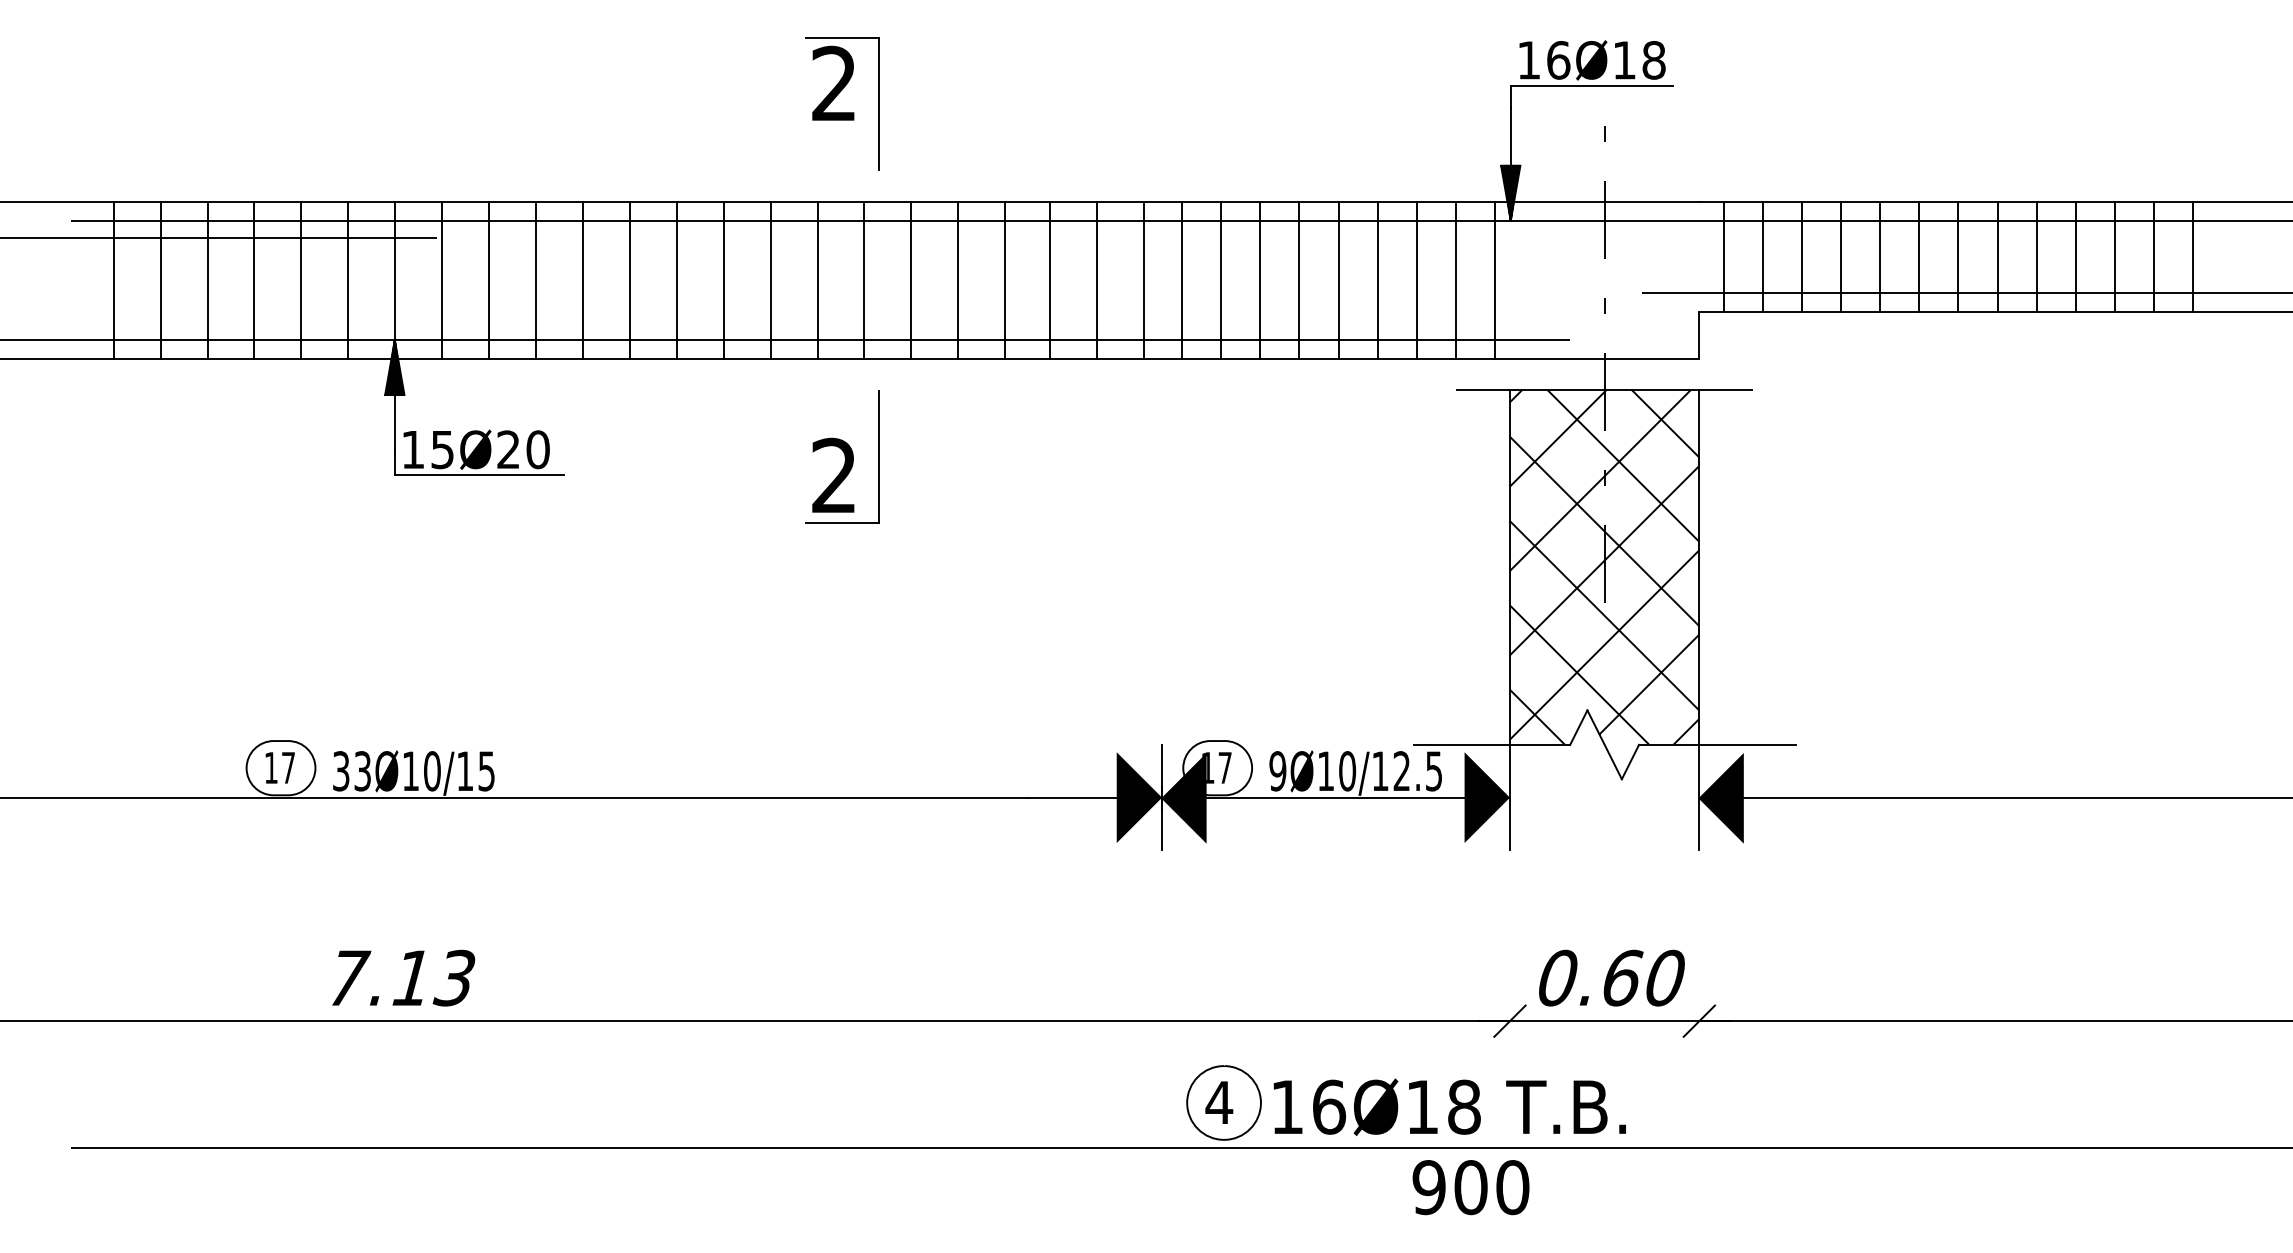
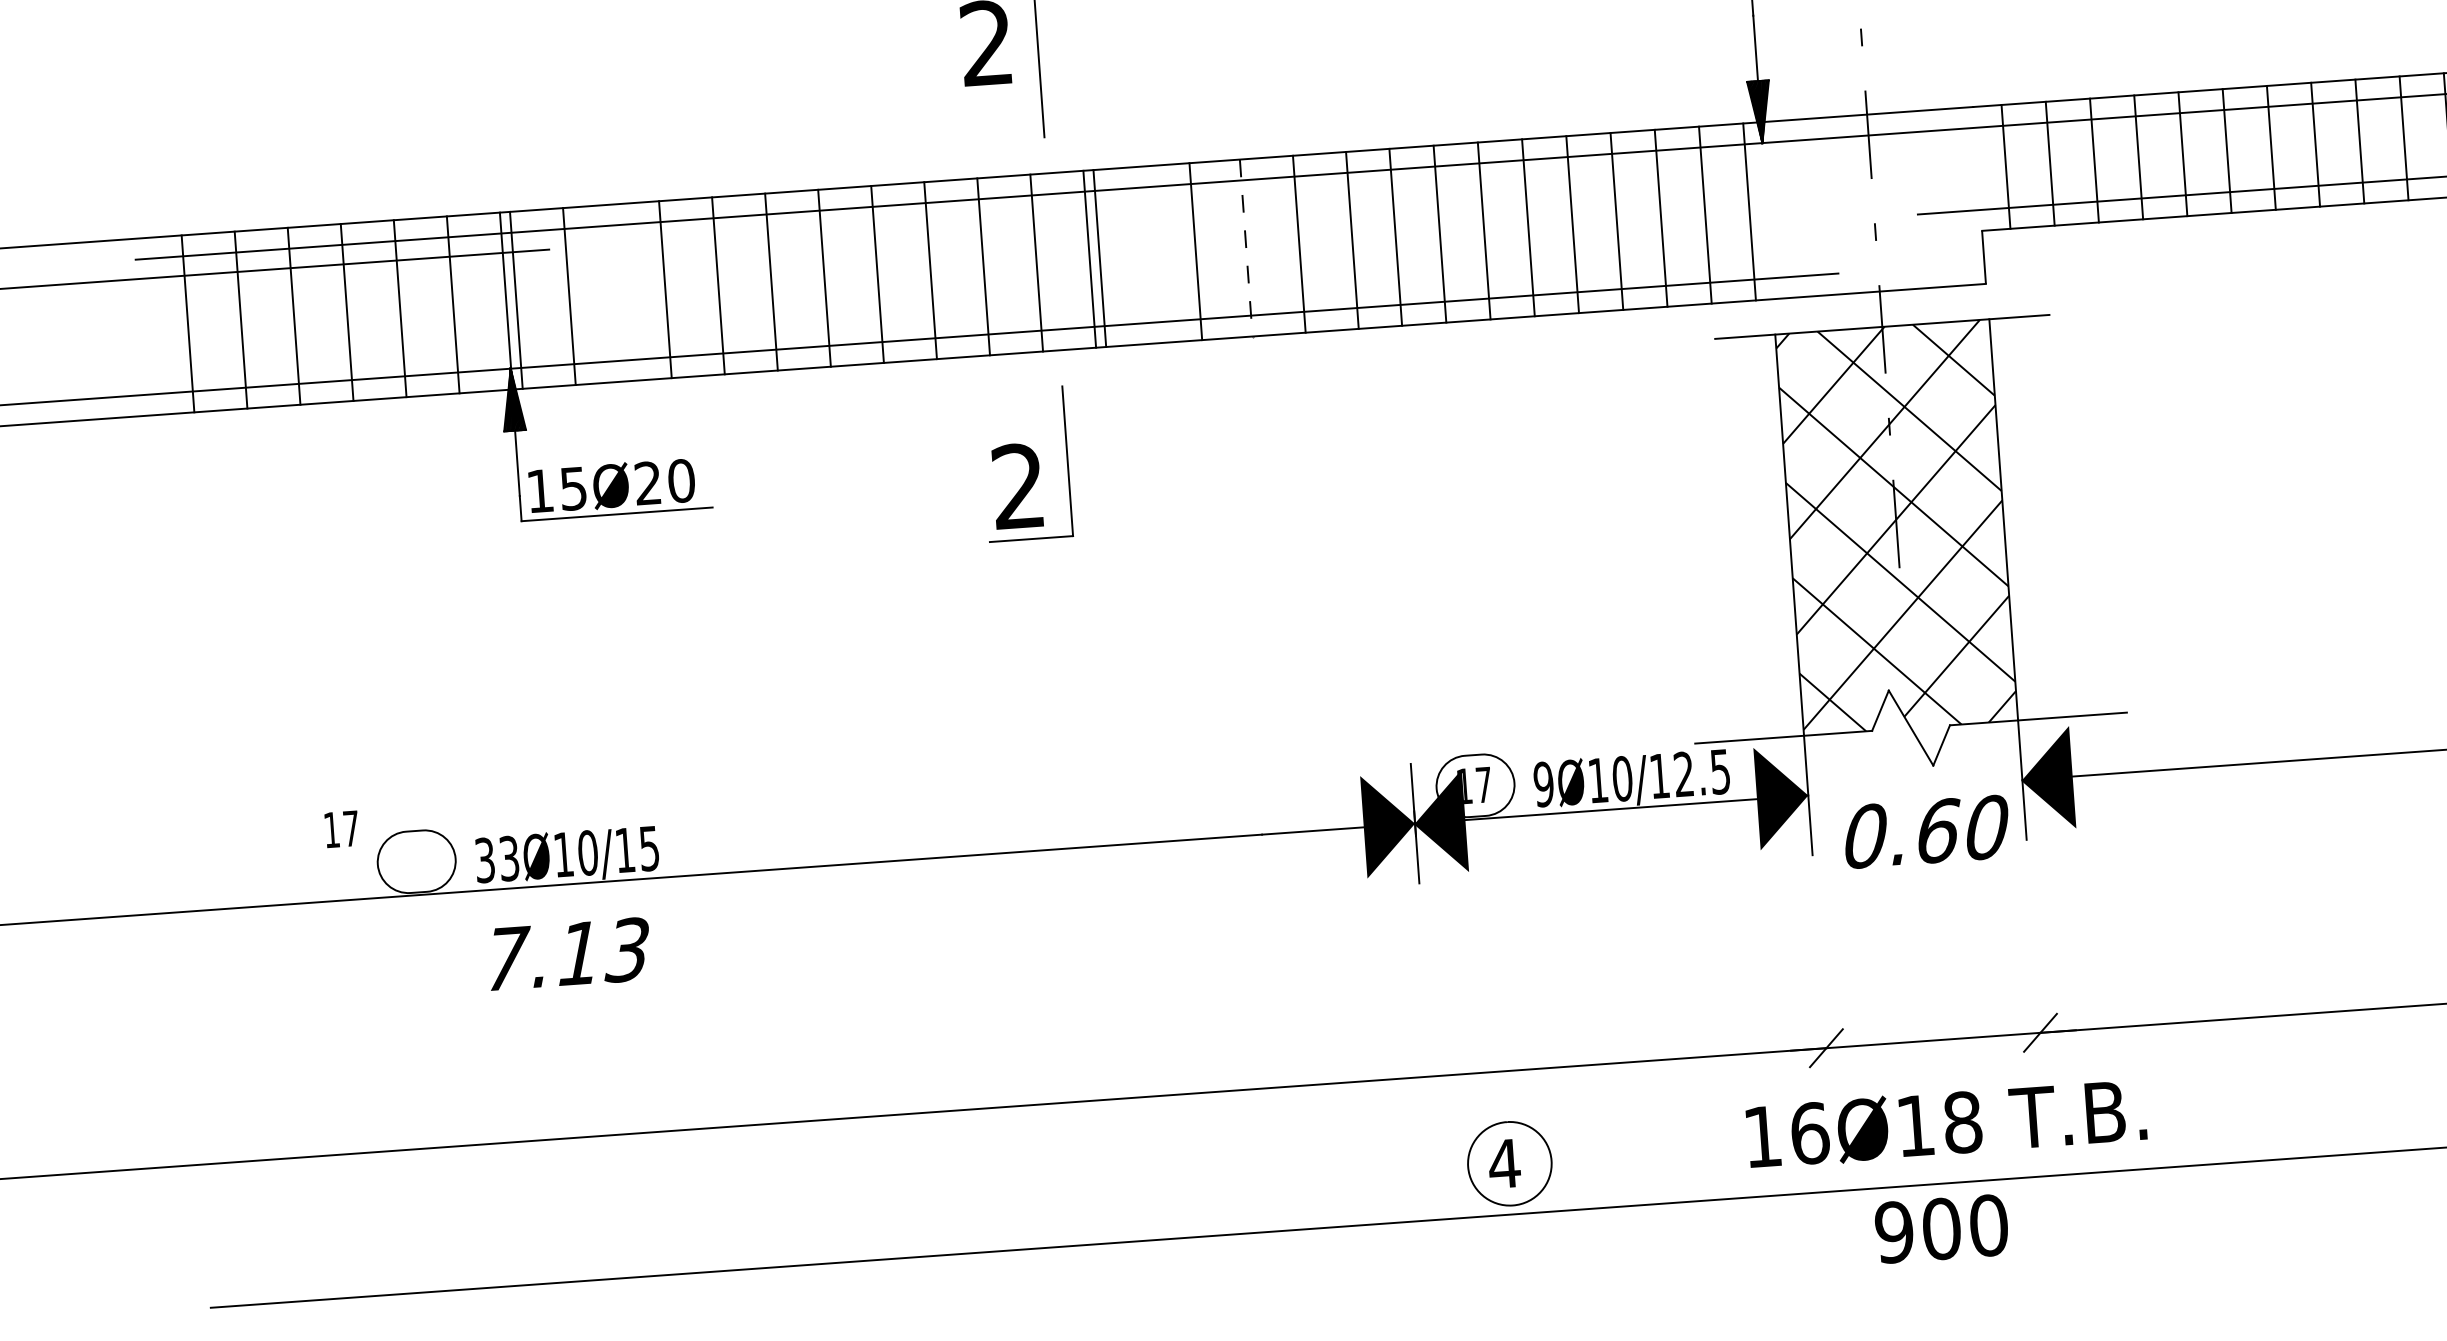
line: (442, 280) -> (516, 300), moved
line: (489, 280) -> (569, 296), moved
line: (958, 280) -> (1100, 258), moved
line: (1049, 280) -> (1245, 248), solid -> dashed
text: (279, 767) -> (341, 828), moved
text: (403, 977) -> (569, 953), moved
text: (1611, 977) -> (1926, 831), moved
text: (1449, 1106) -> (1946, 1122), moved
text: (1470, 1187) -> (1941, 1228), moved

